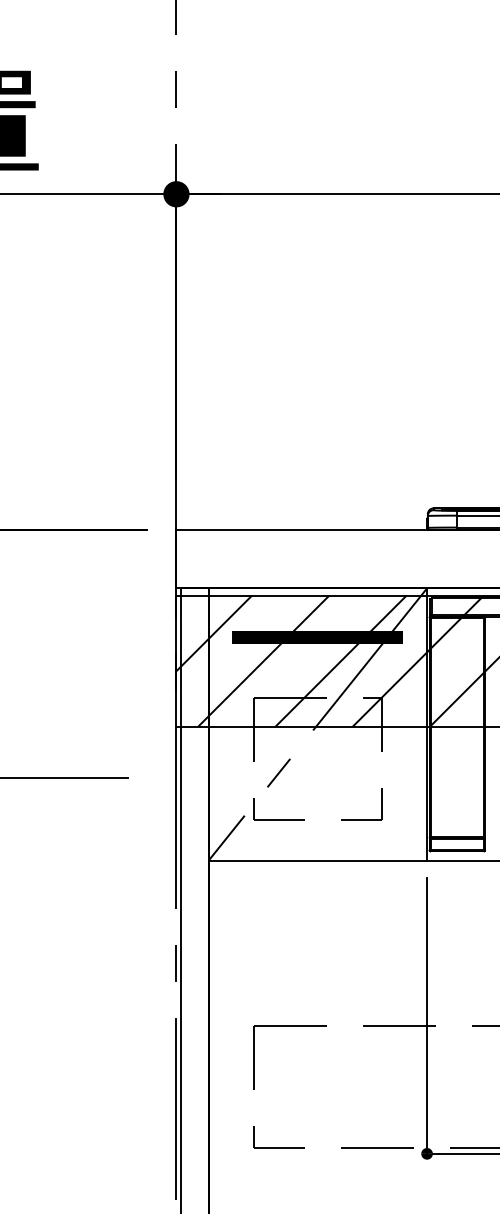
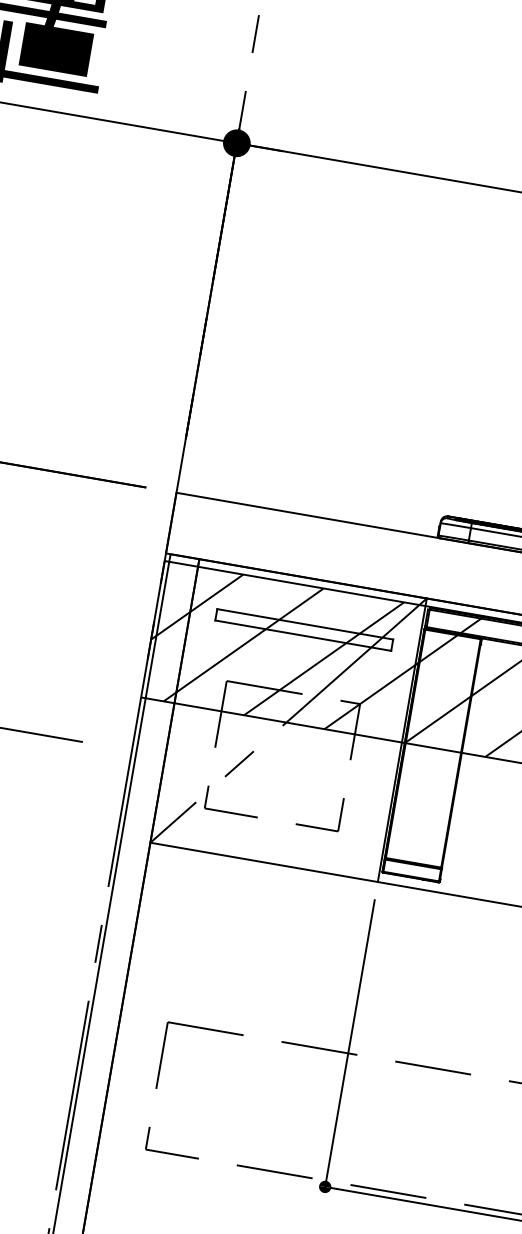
hatch: (317, 637) -> (303, 629), removed

